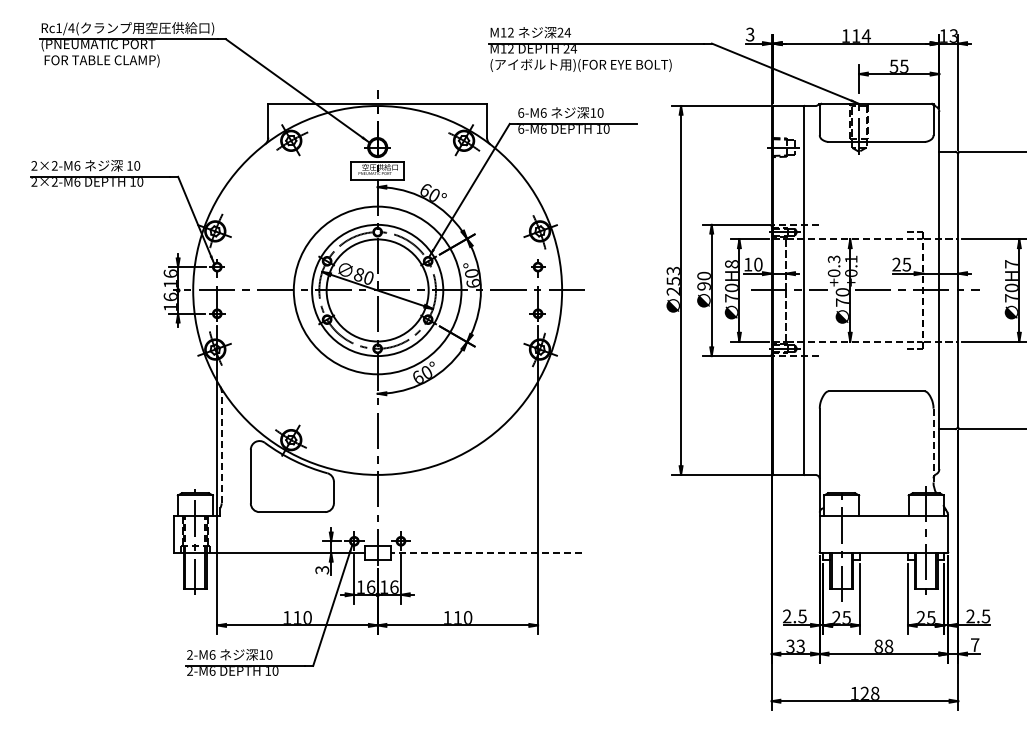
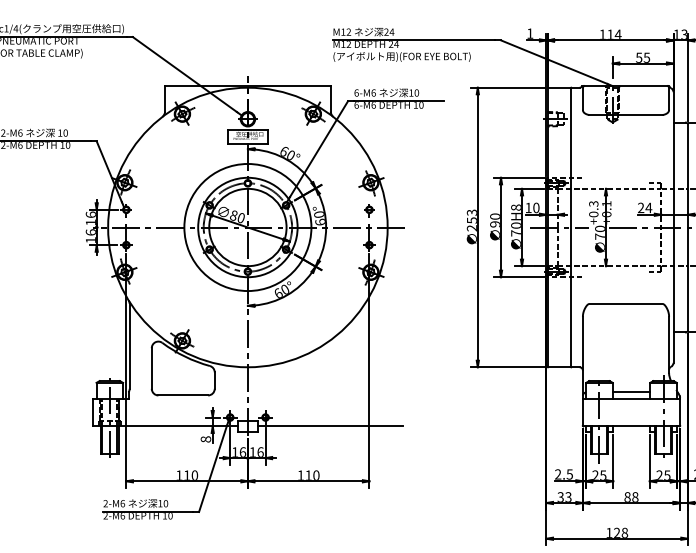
text: (750, 34) -> (530, 33), 3 -> 1
text: (906, 264) -> (648, 207), 25 -> 24
line: (933, 445) -> (669, 344), dashed -> solid
line: (221, 447) -> (129, 346), dashed -> solid
line: (883, 508) -> (631, 392), added
line: (486, 552) -> (330, 426), dashed -> solid
text: (322, 569) -> (206, 438), 3 -> 8

